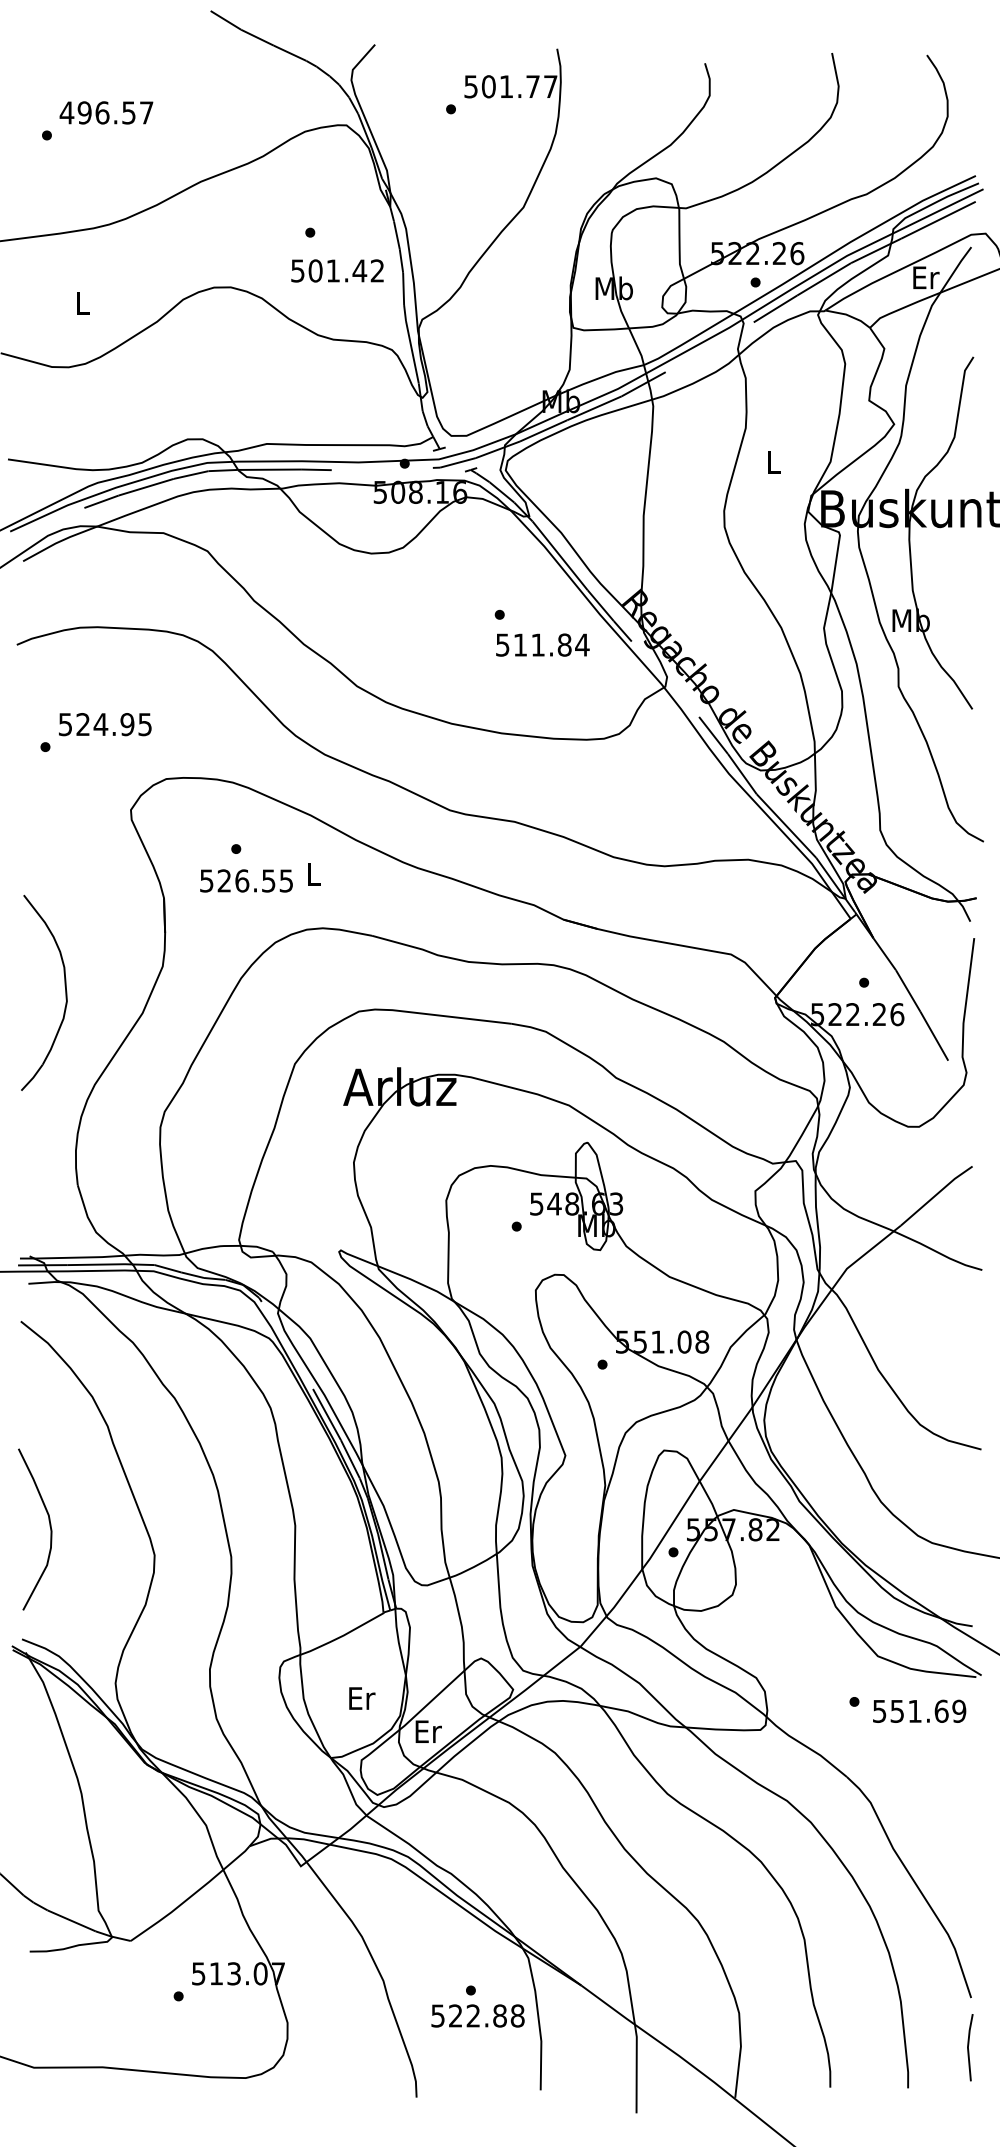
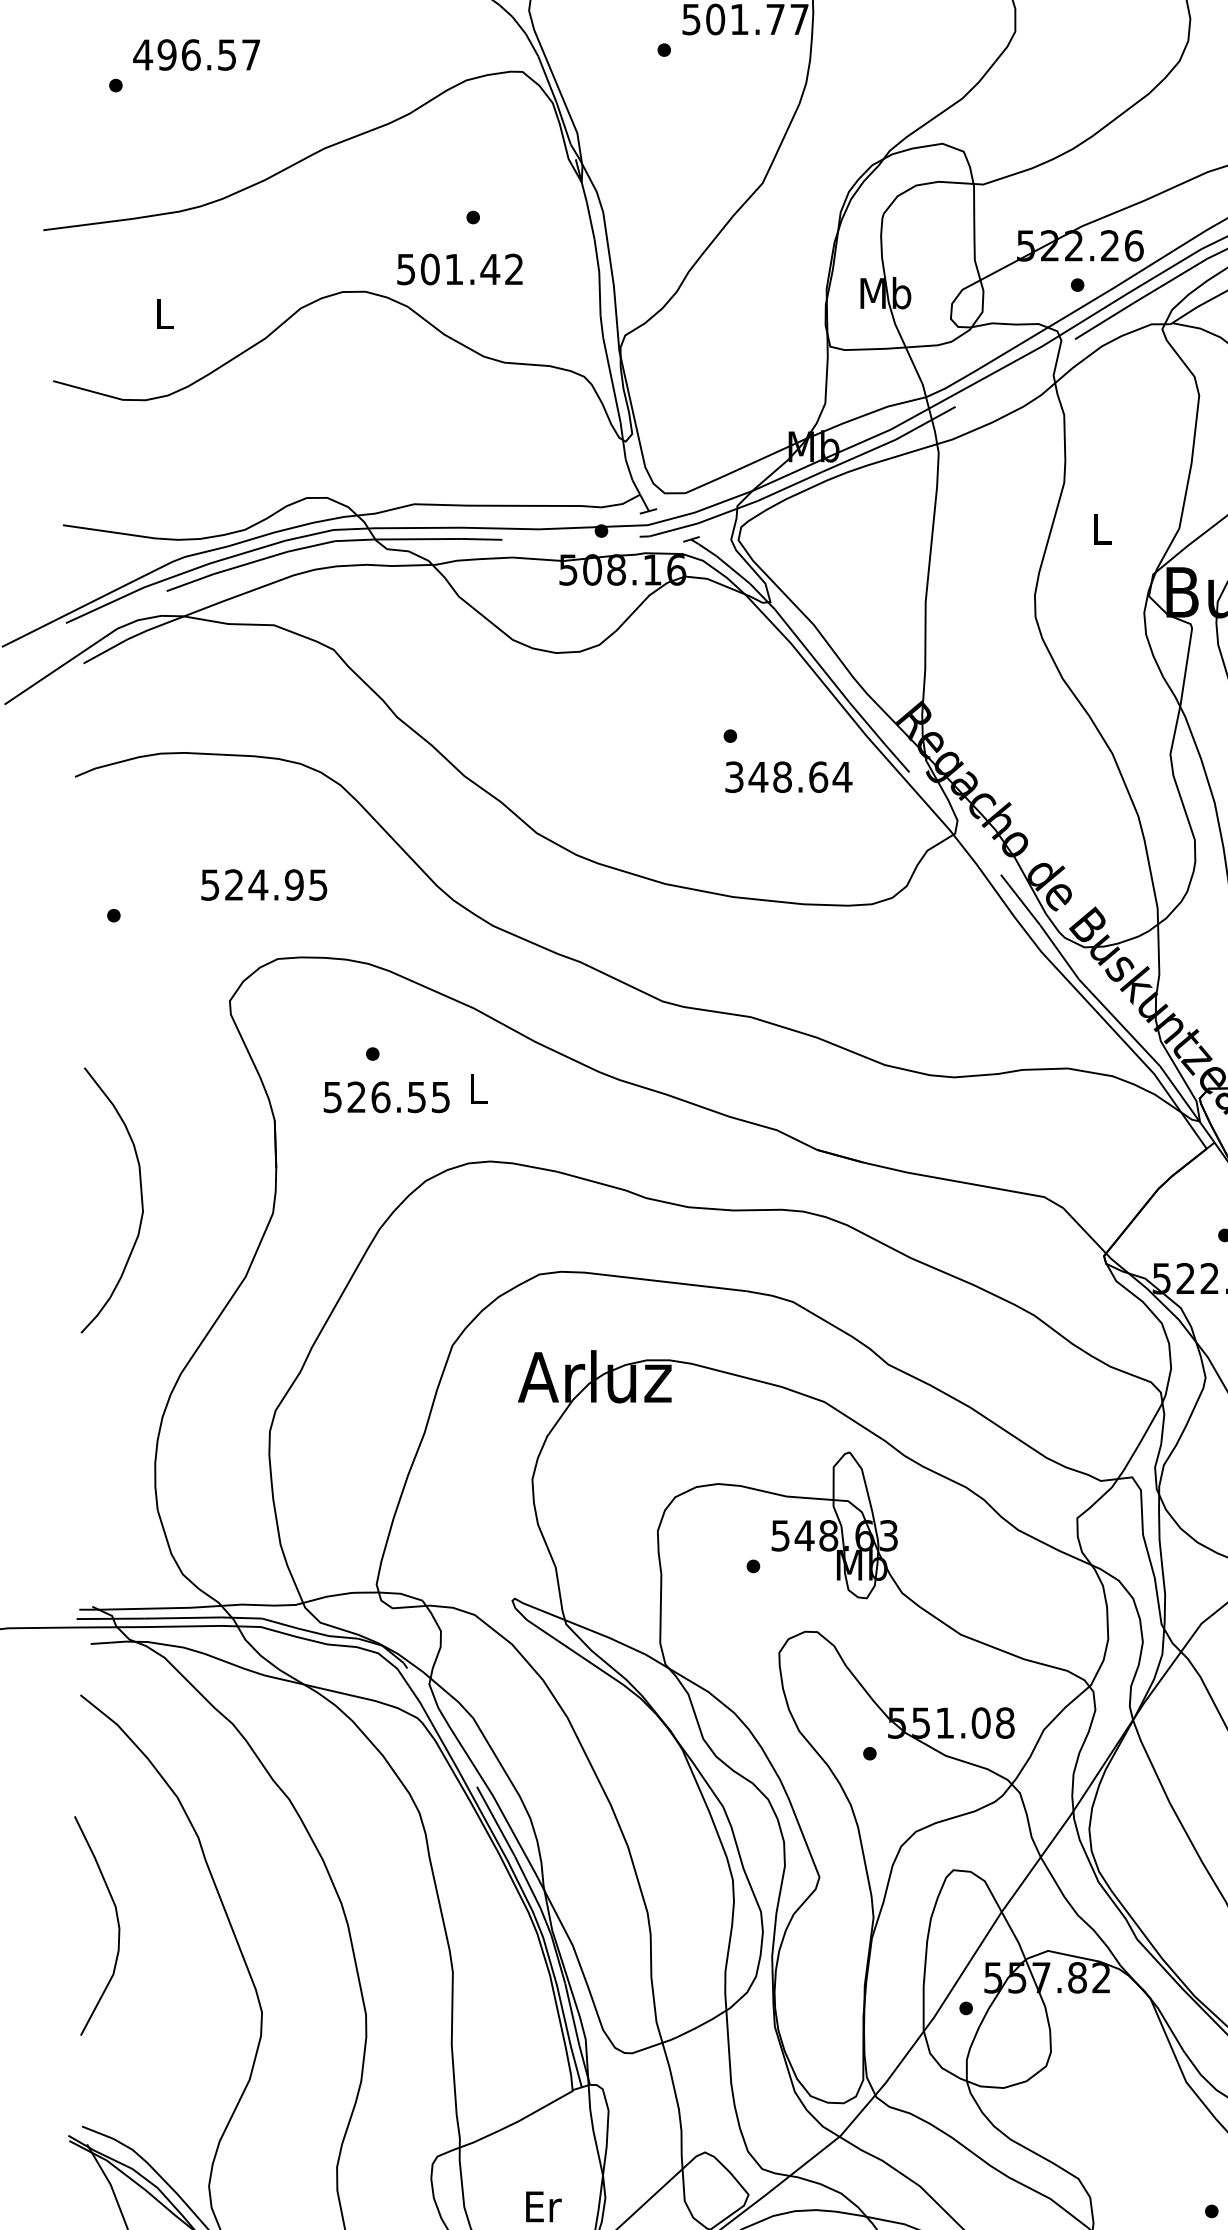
text: (337, 270) -> (459, 268), moved
text: (533, 644) -> (776, 776), 511.84 -> 348.64
text: (105, 724) -> (264, 884), moved
part: (64, 986) -> (139, 1191), moved
curve: (49, 1526) -> (116, 1921), moved

